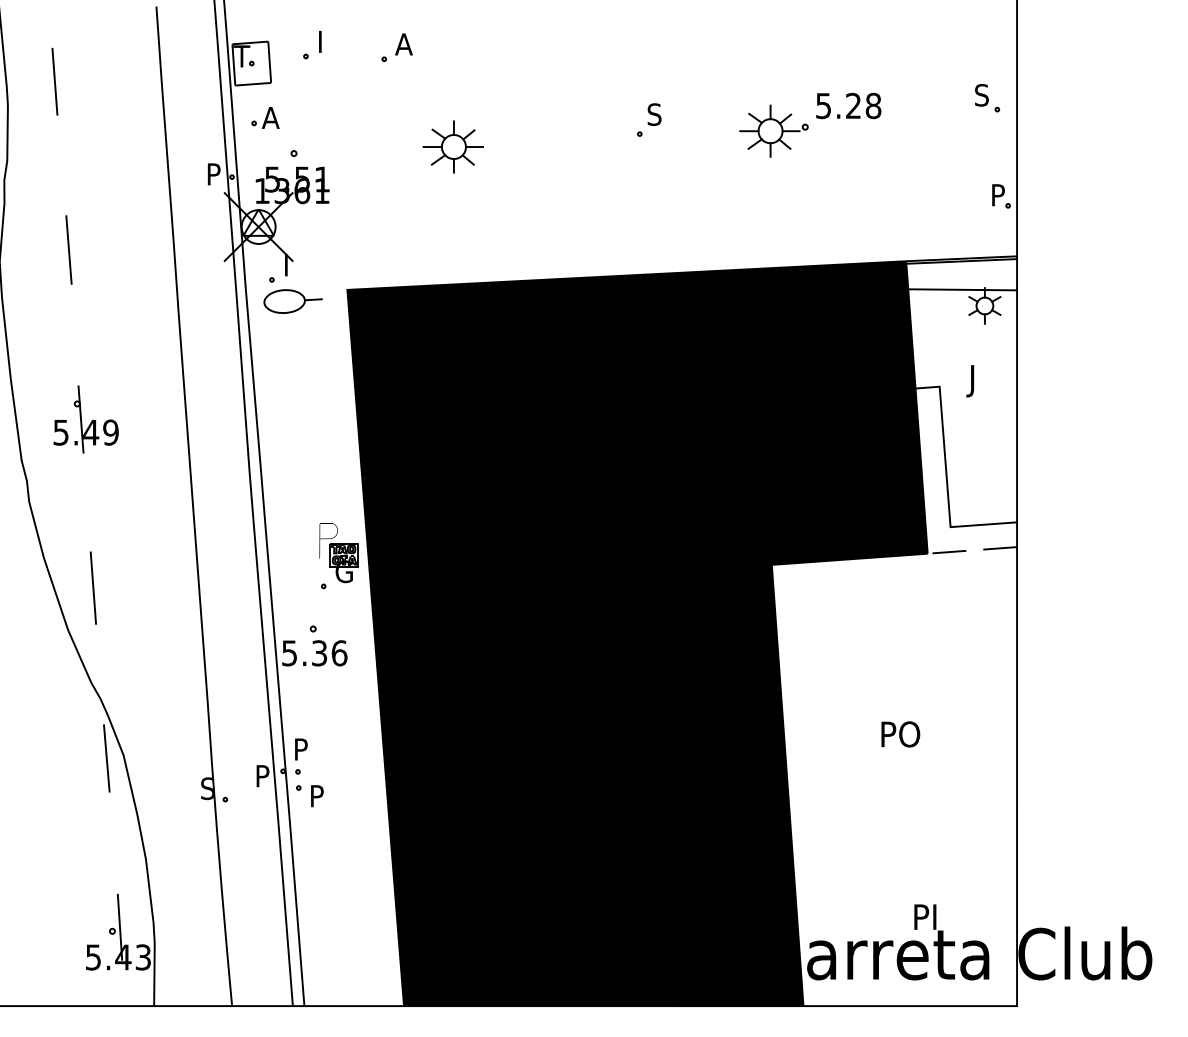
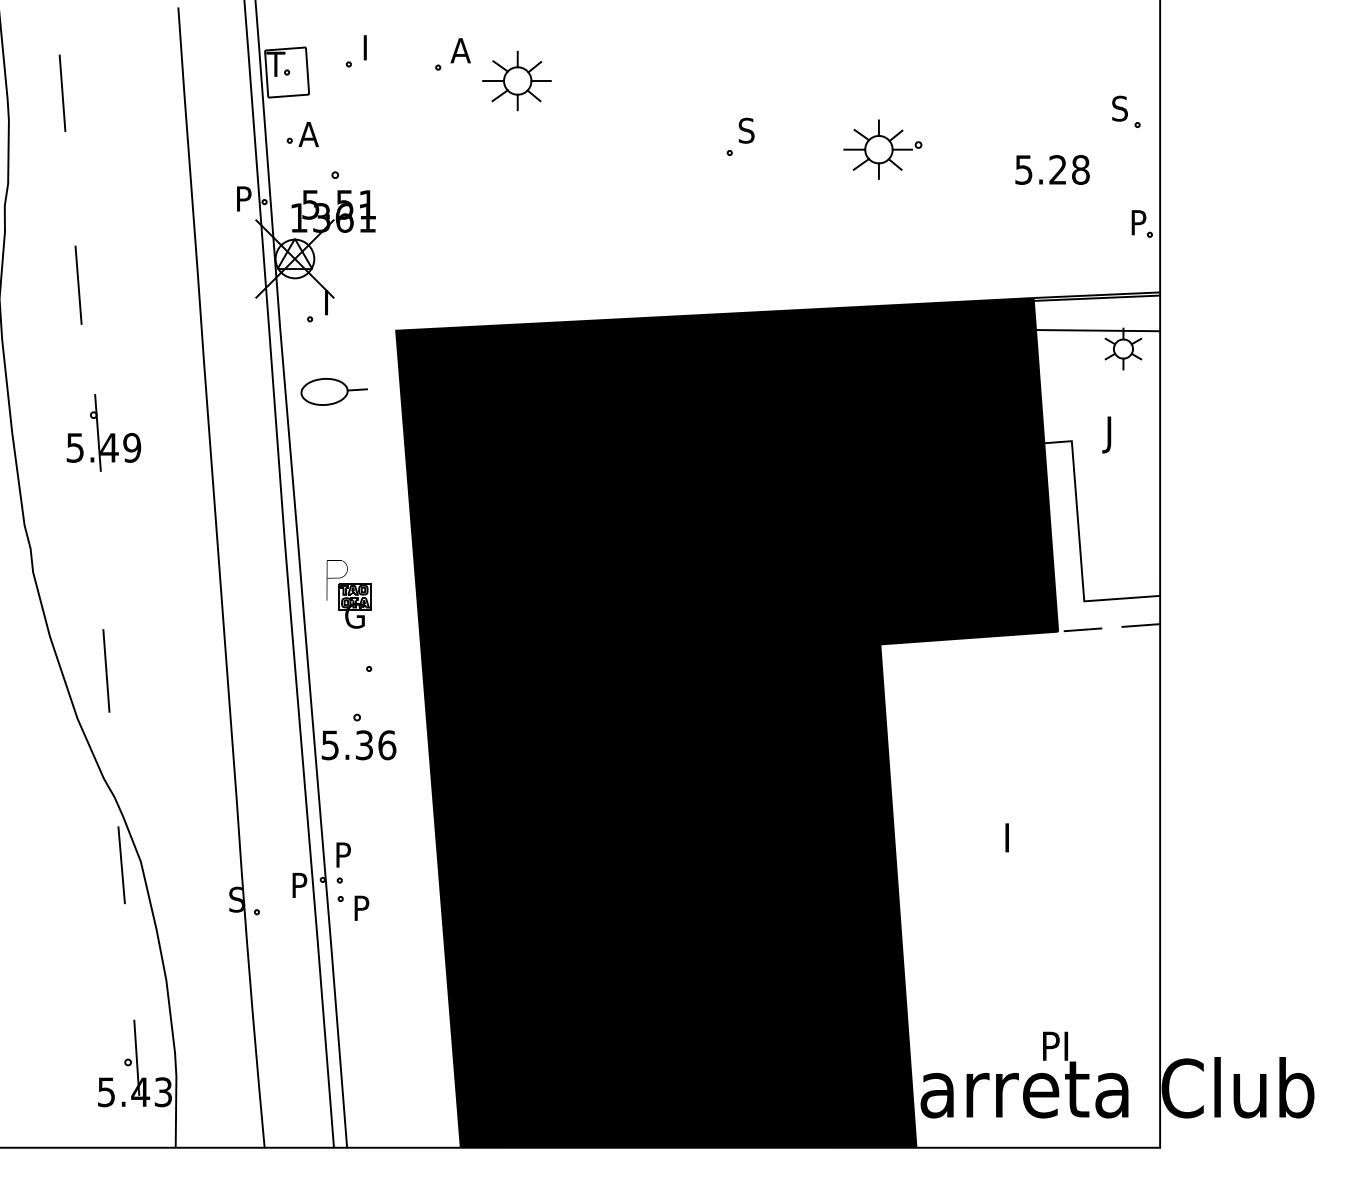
text: (848, 105) -> (1052, 169), moved
part: (452, 146) -> (516, 80), moved
part: (292, 301) -> (333, 391), moved
part: (85, 419) -> (103, 432), moved
part: (338, 553) -> (348, 594), moved
text: (902, 734) -> (1029, 837), PO -> I

